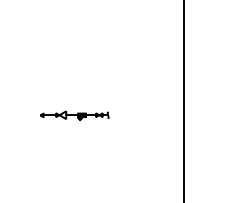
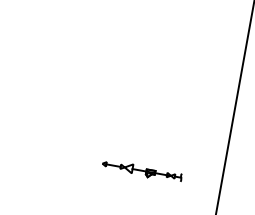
part: (74, 115) -> (142, 170), moved

